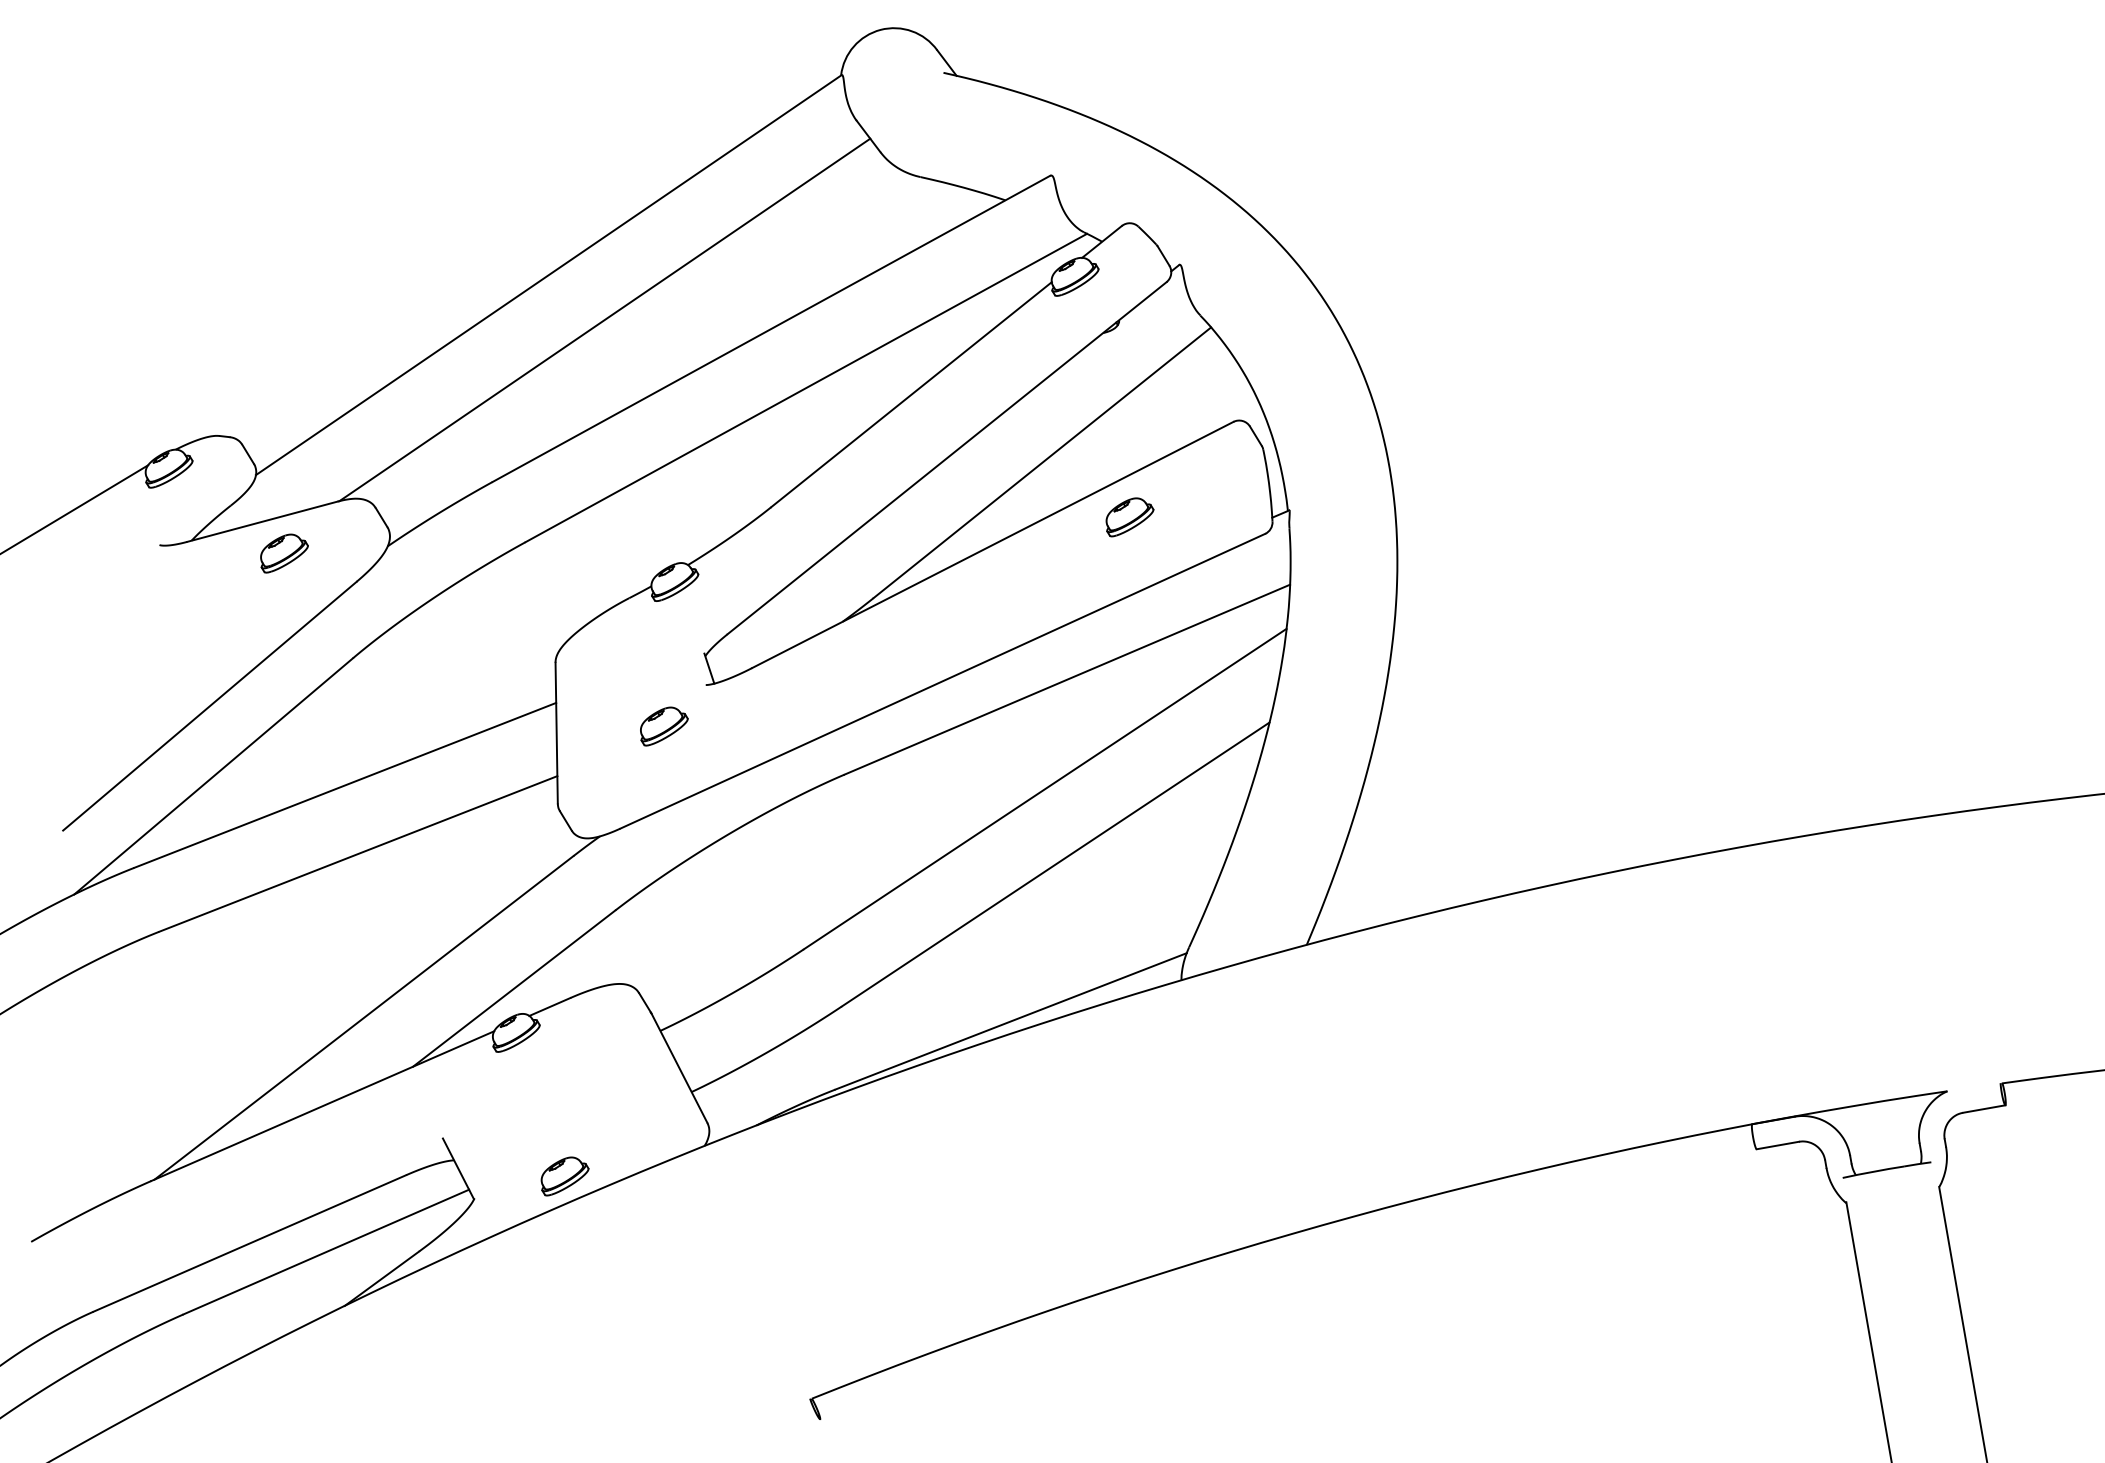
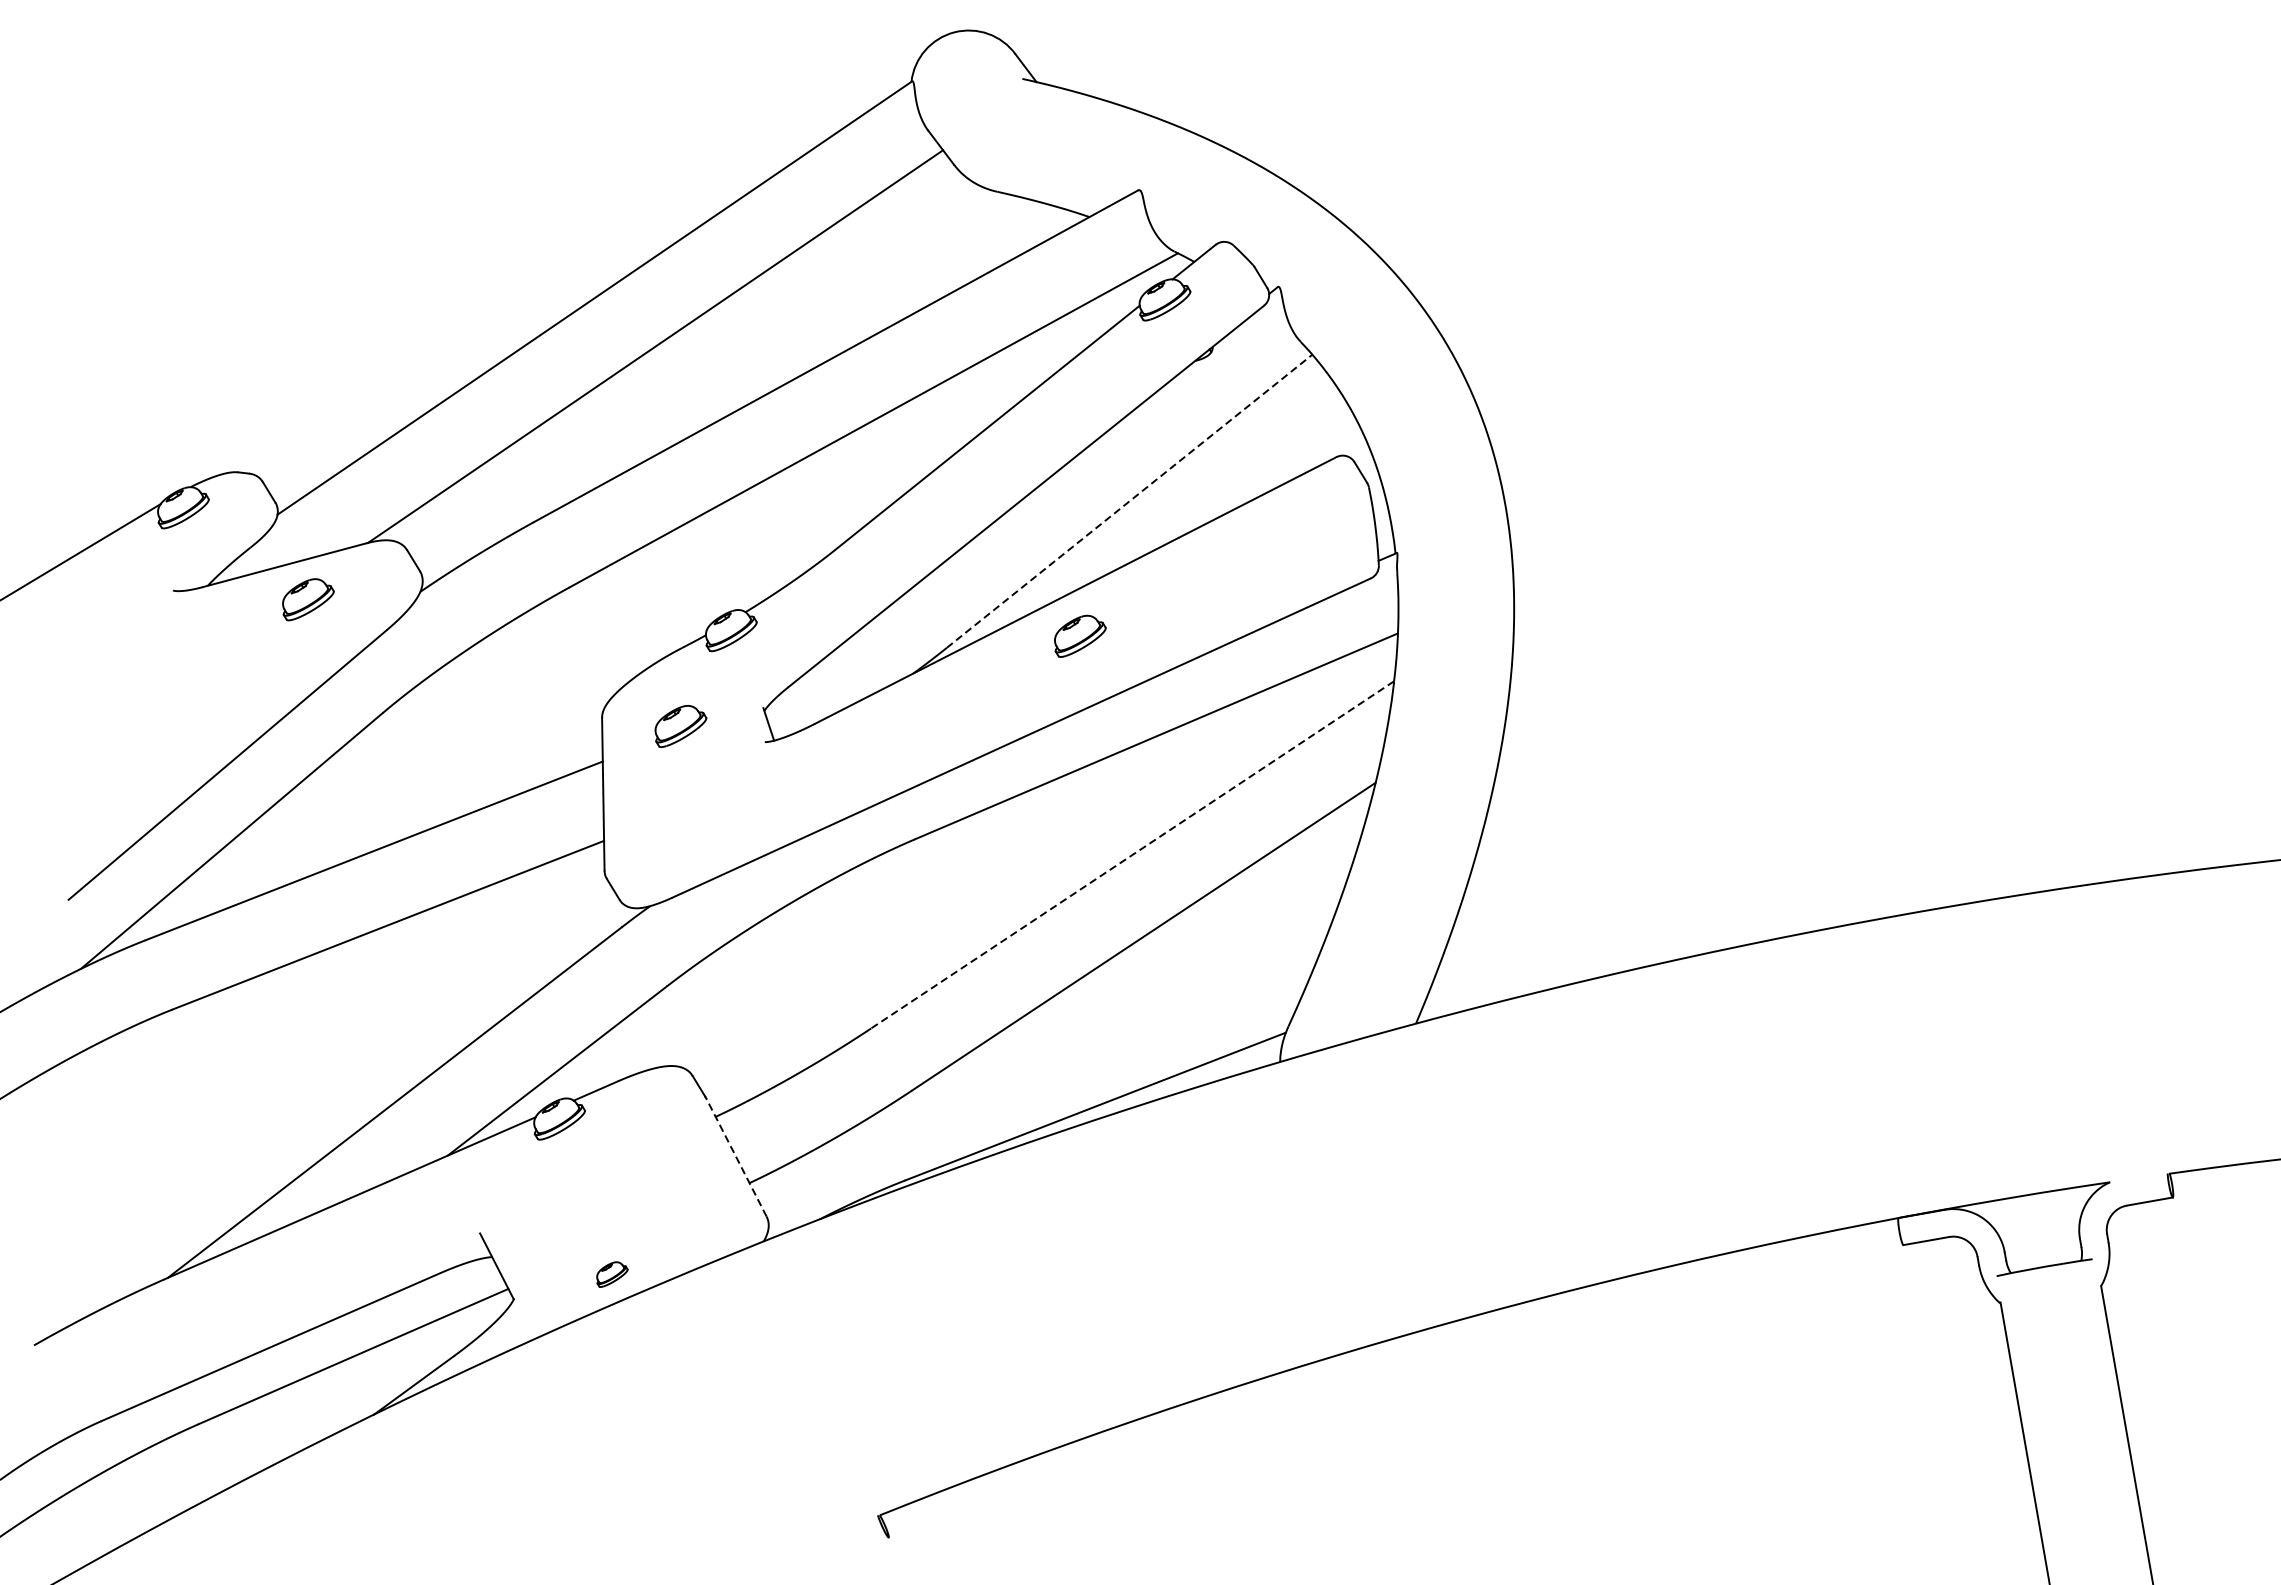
line: (1042, 462) -> (1129, 501), solid -> dashed
part: (1129, 517) -> (1079, 636), moved
part: (664, 726) -> (681, 726), moved
line: (1045, 789) -> (1132, 855), solid -> dashed
line: (679, 1067) -> (736, 1156), solid -> dashed
part: (564, 1176) -> (611, 1274), size x0.6

